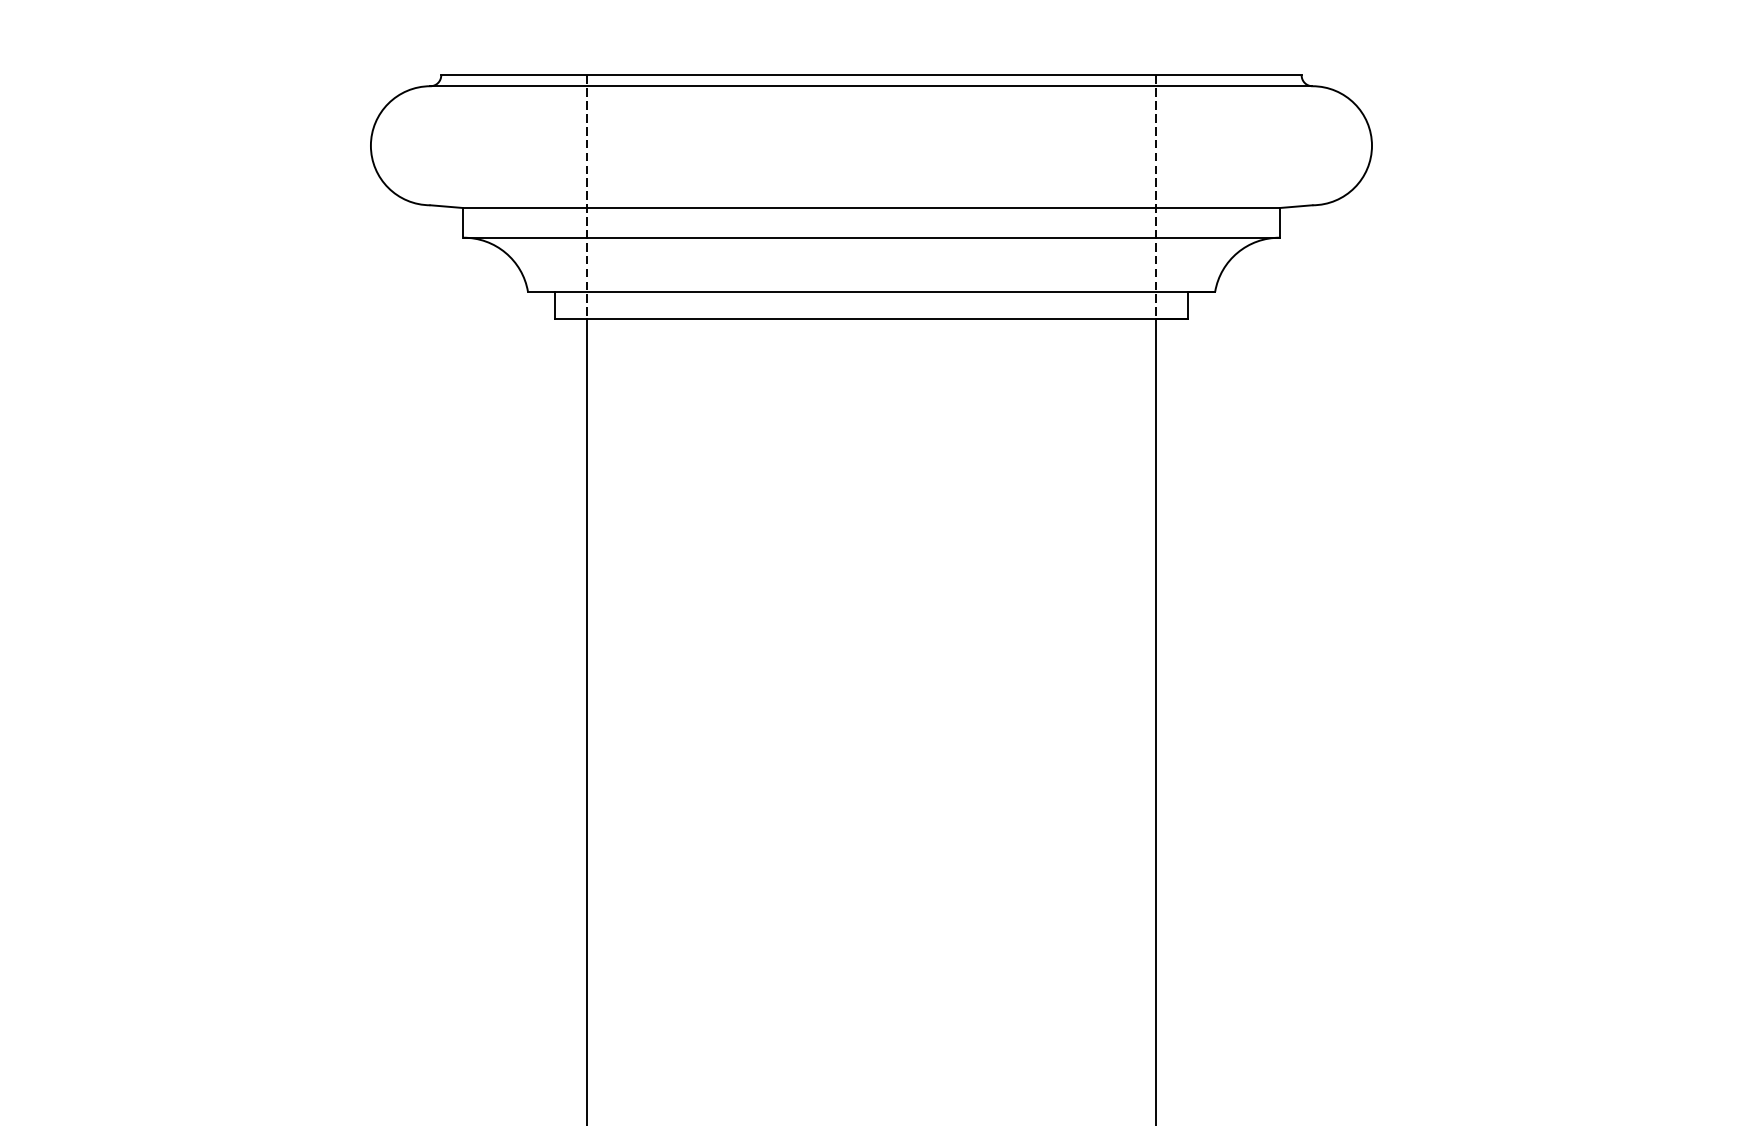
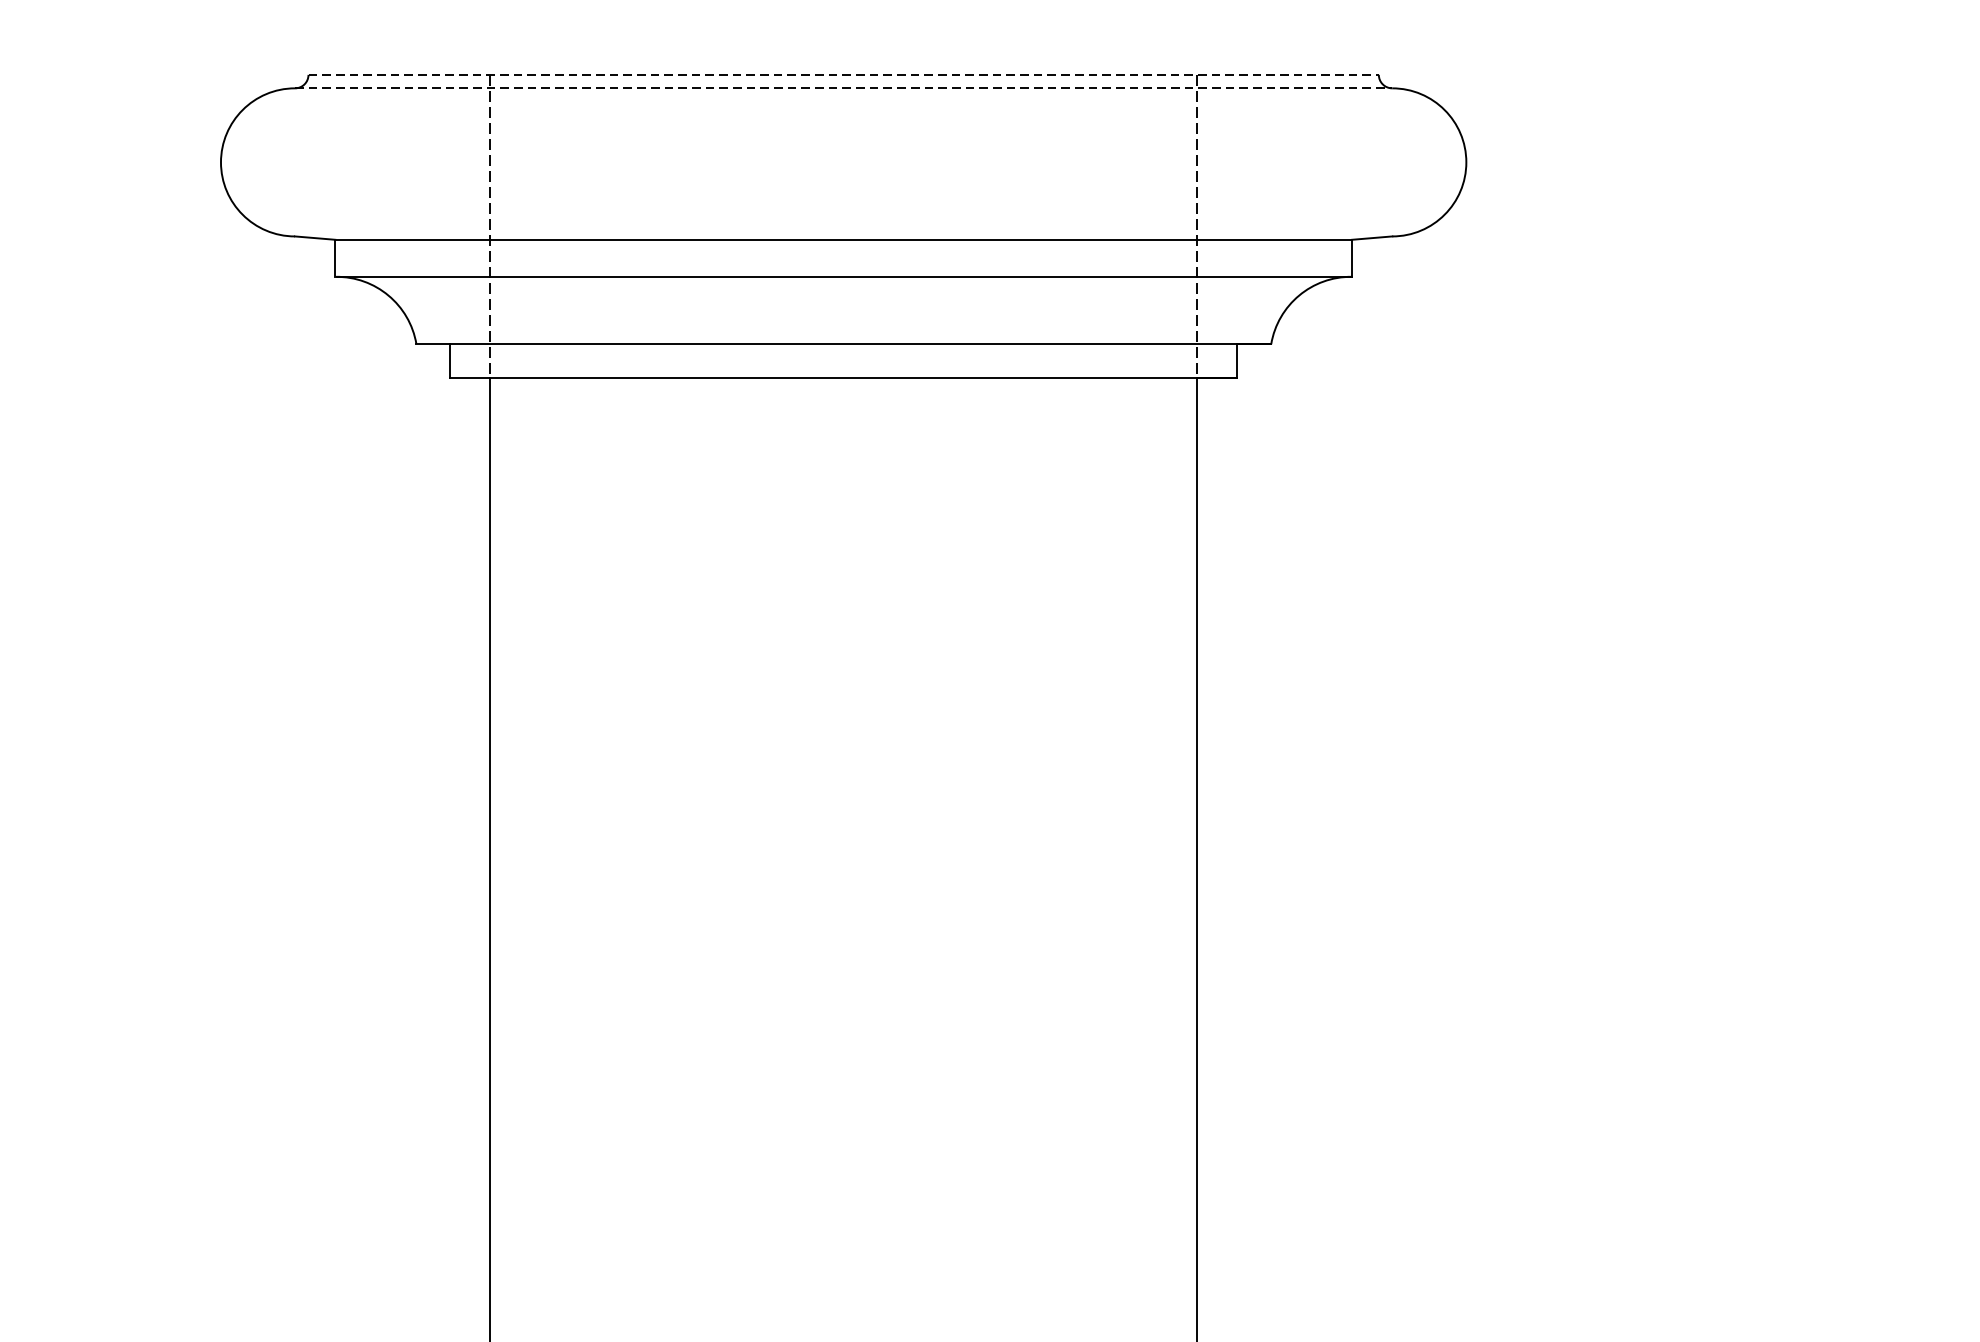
line: (871, 75) -> (843, 74), solid -> dashed
line: (871, 86) -> (843, 88), solid -> dashed

